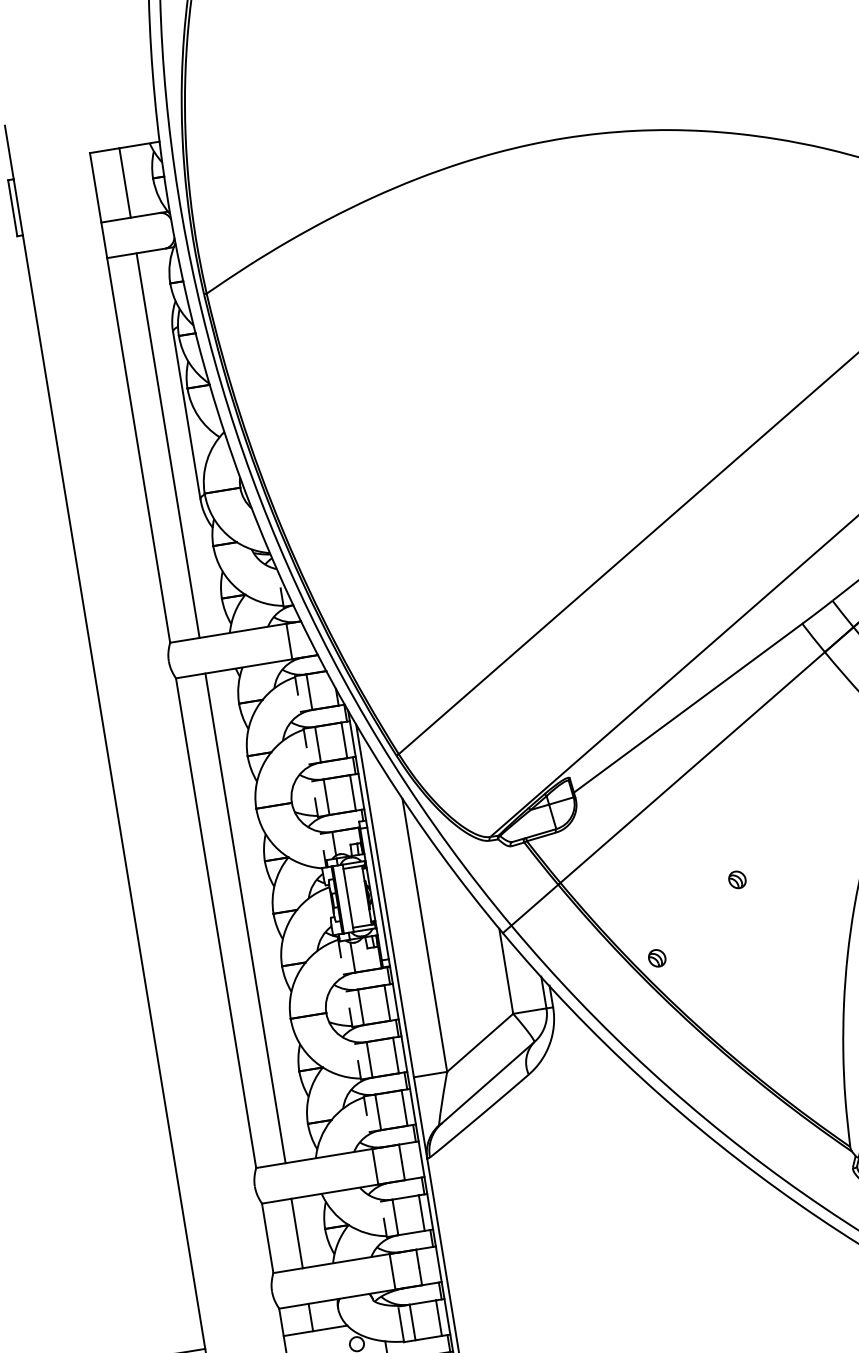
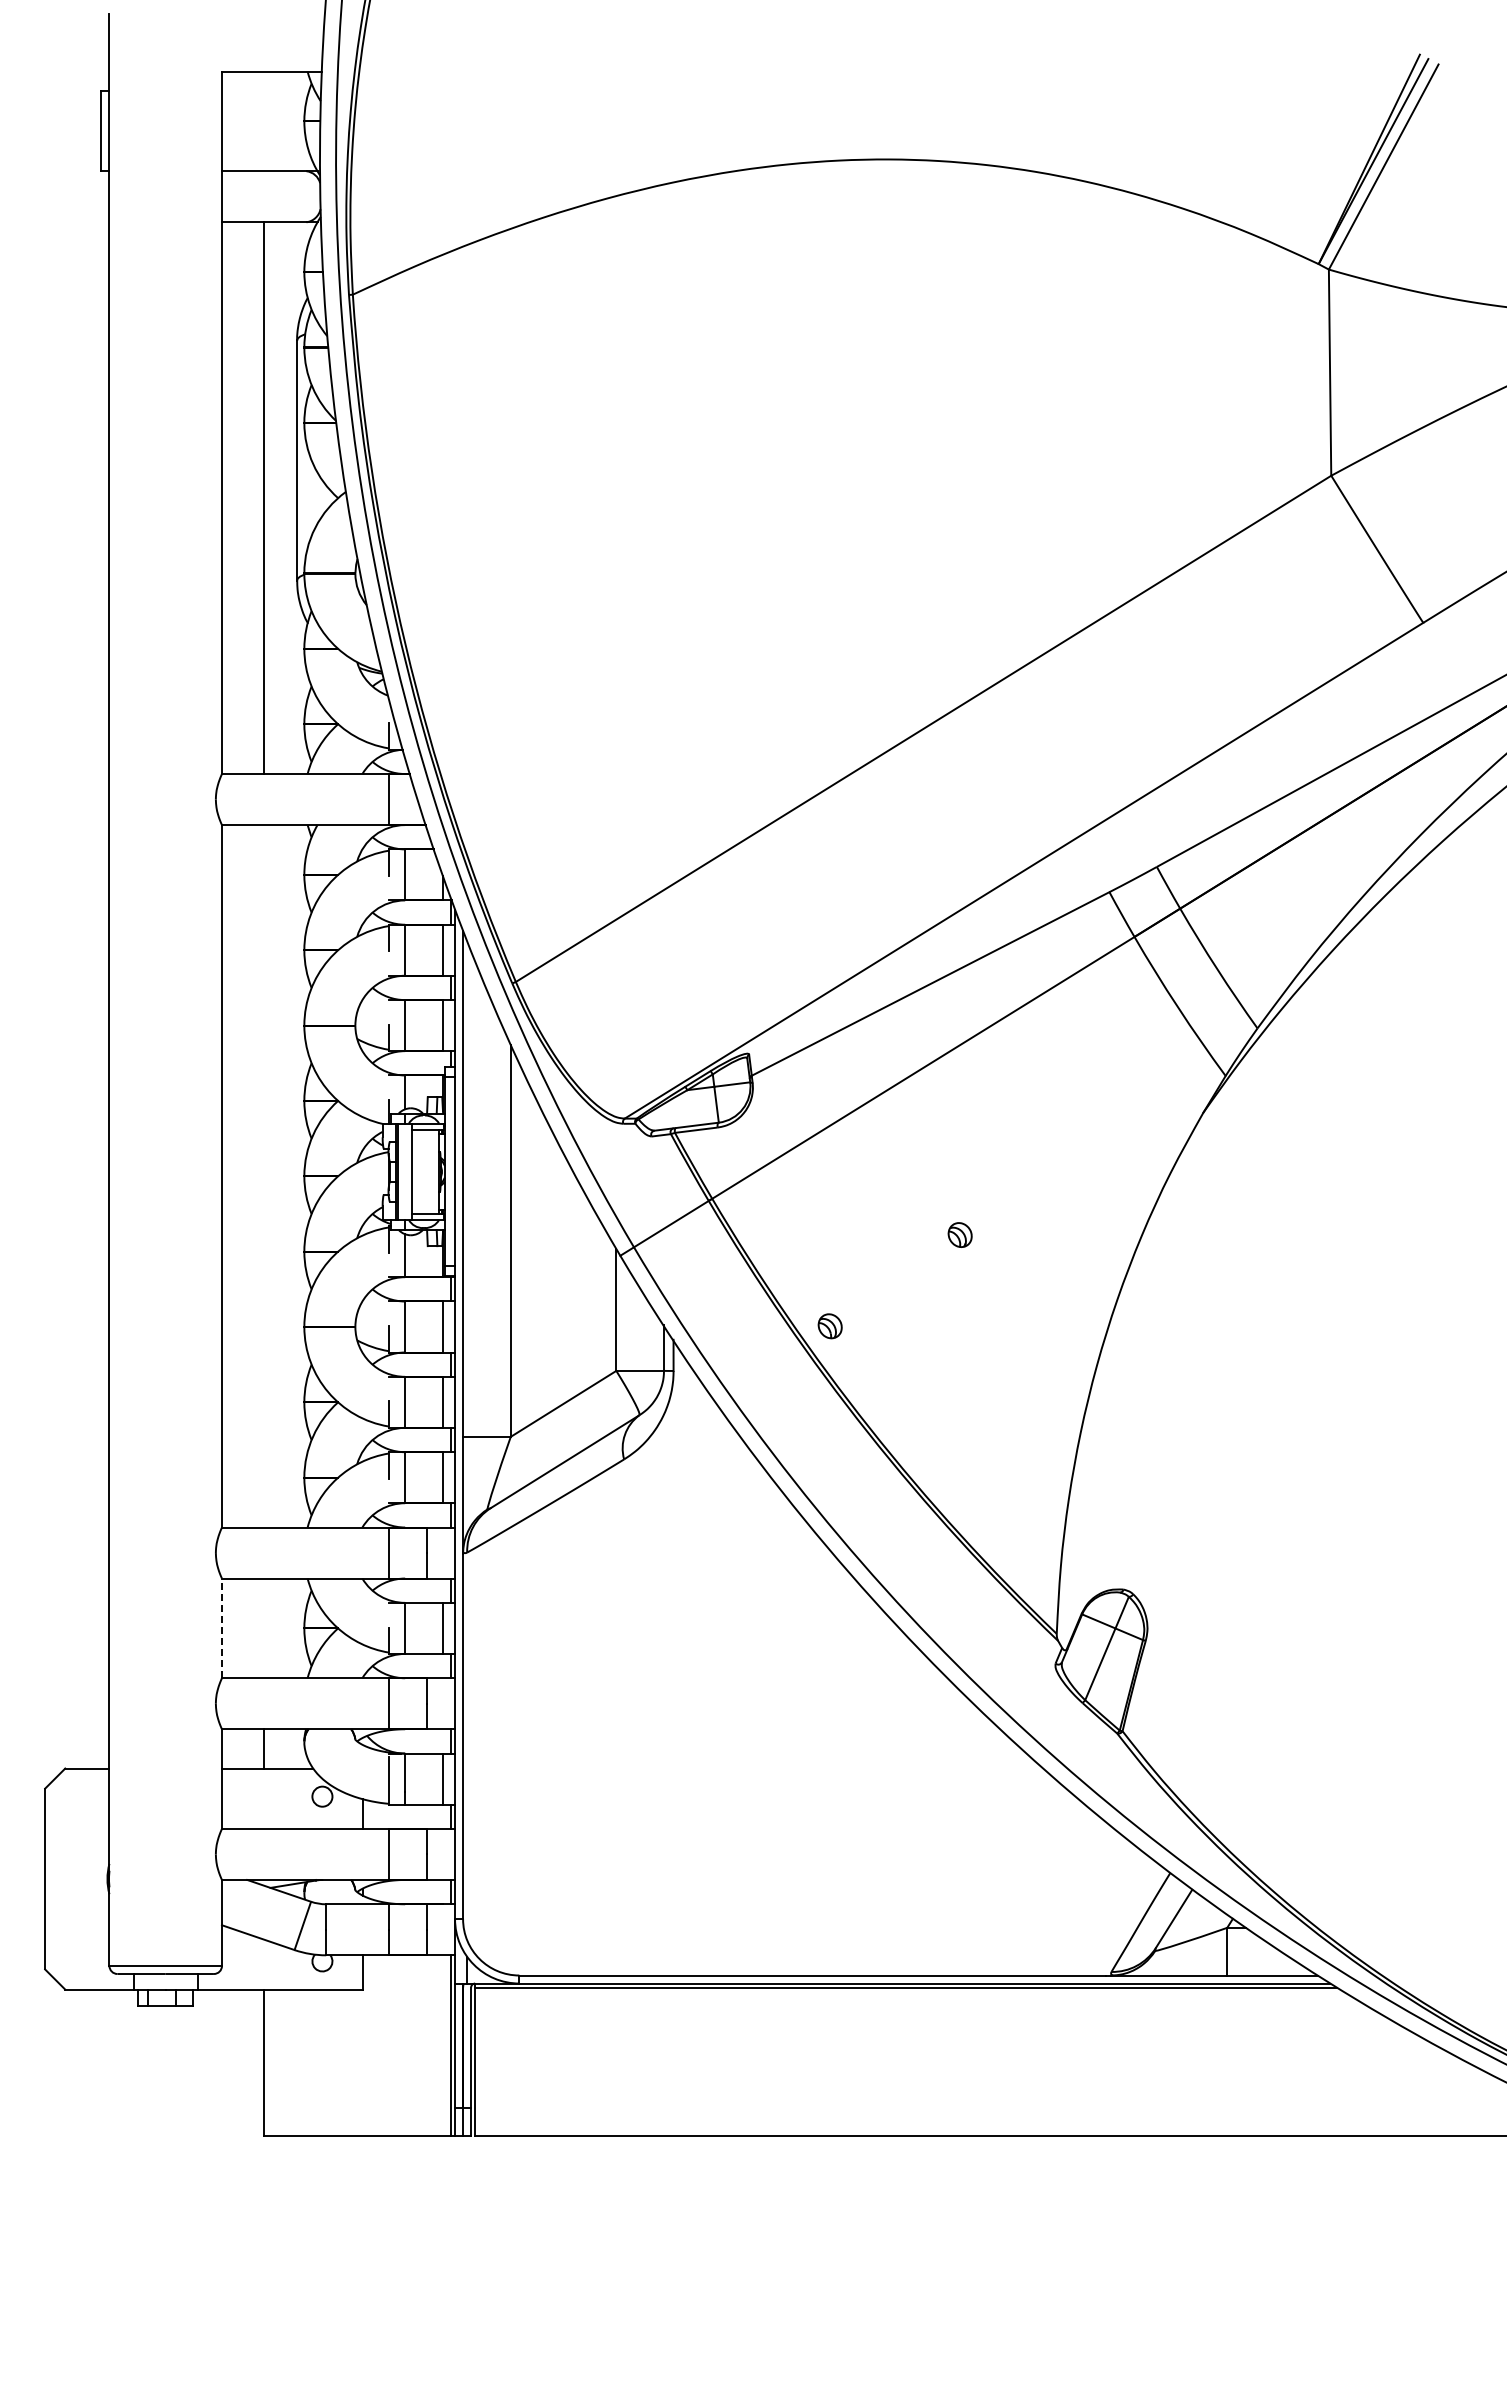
line: (125, 183) -> (264, 121), removed
line: (245, 918) -> (264, 1176), removed
line: (297, 1233) -> (264, 1628), removed
line: (267, 1238) -> (221, 1628), solid -> dashed

